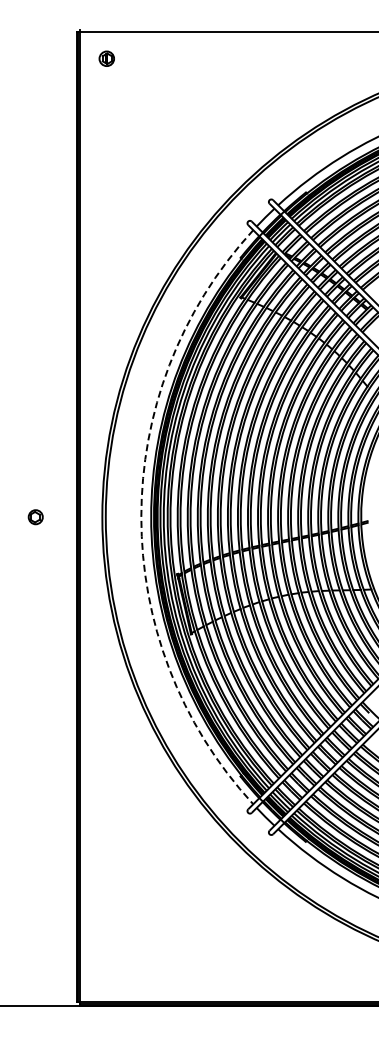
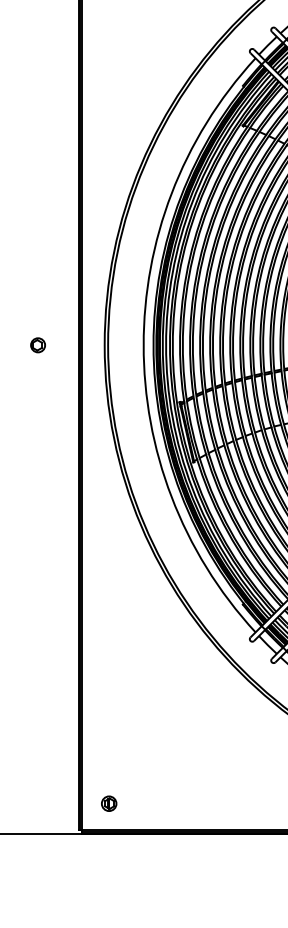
arc: (141, 517) -> (143, 345), dashed -> solid
part: (106, 975) -> (108, 803), added

